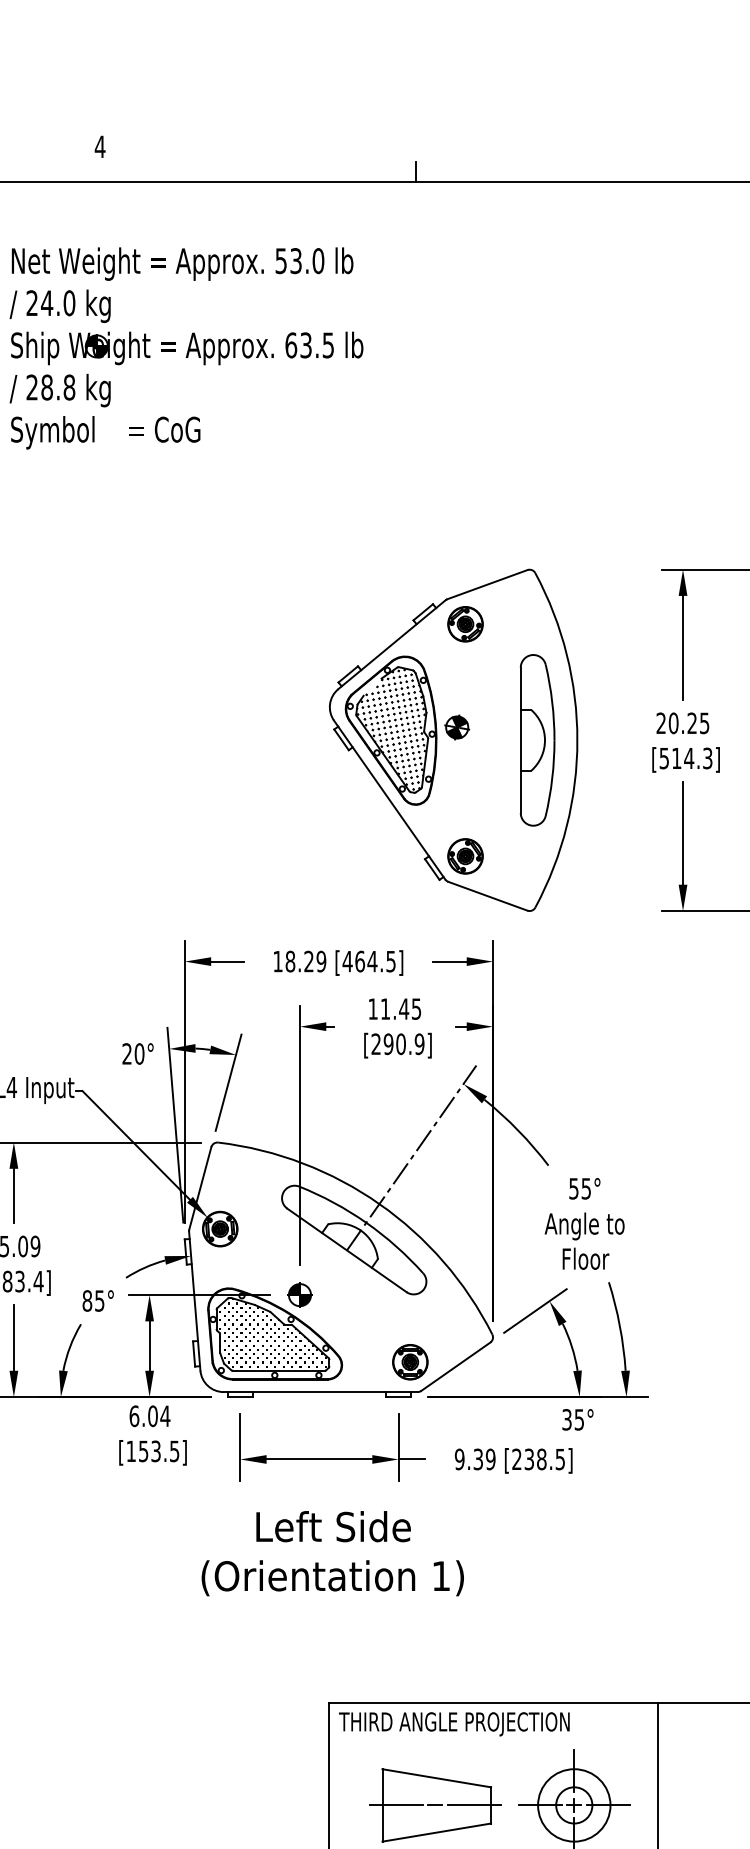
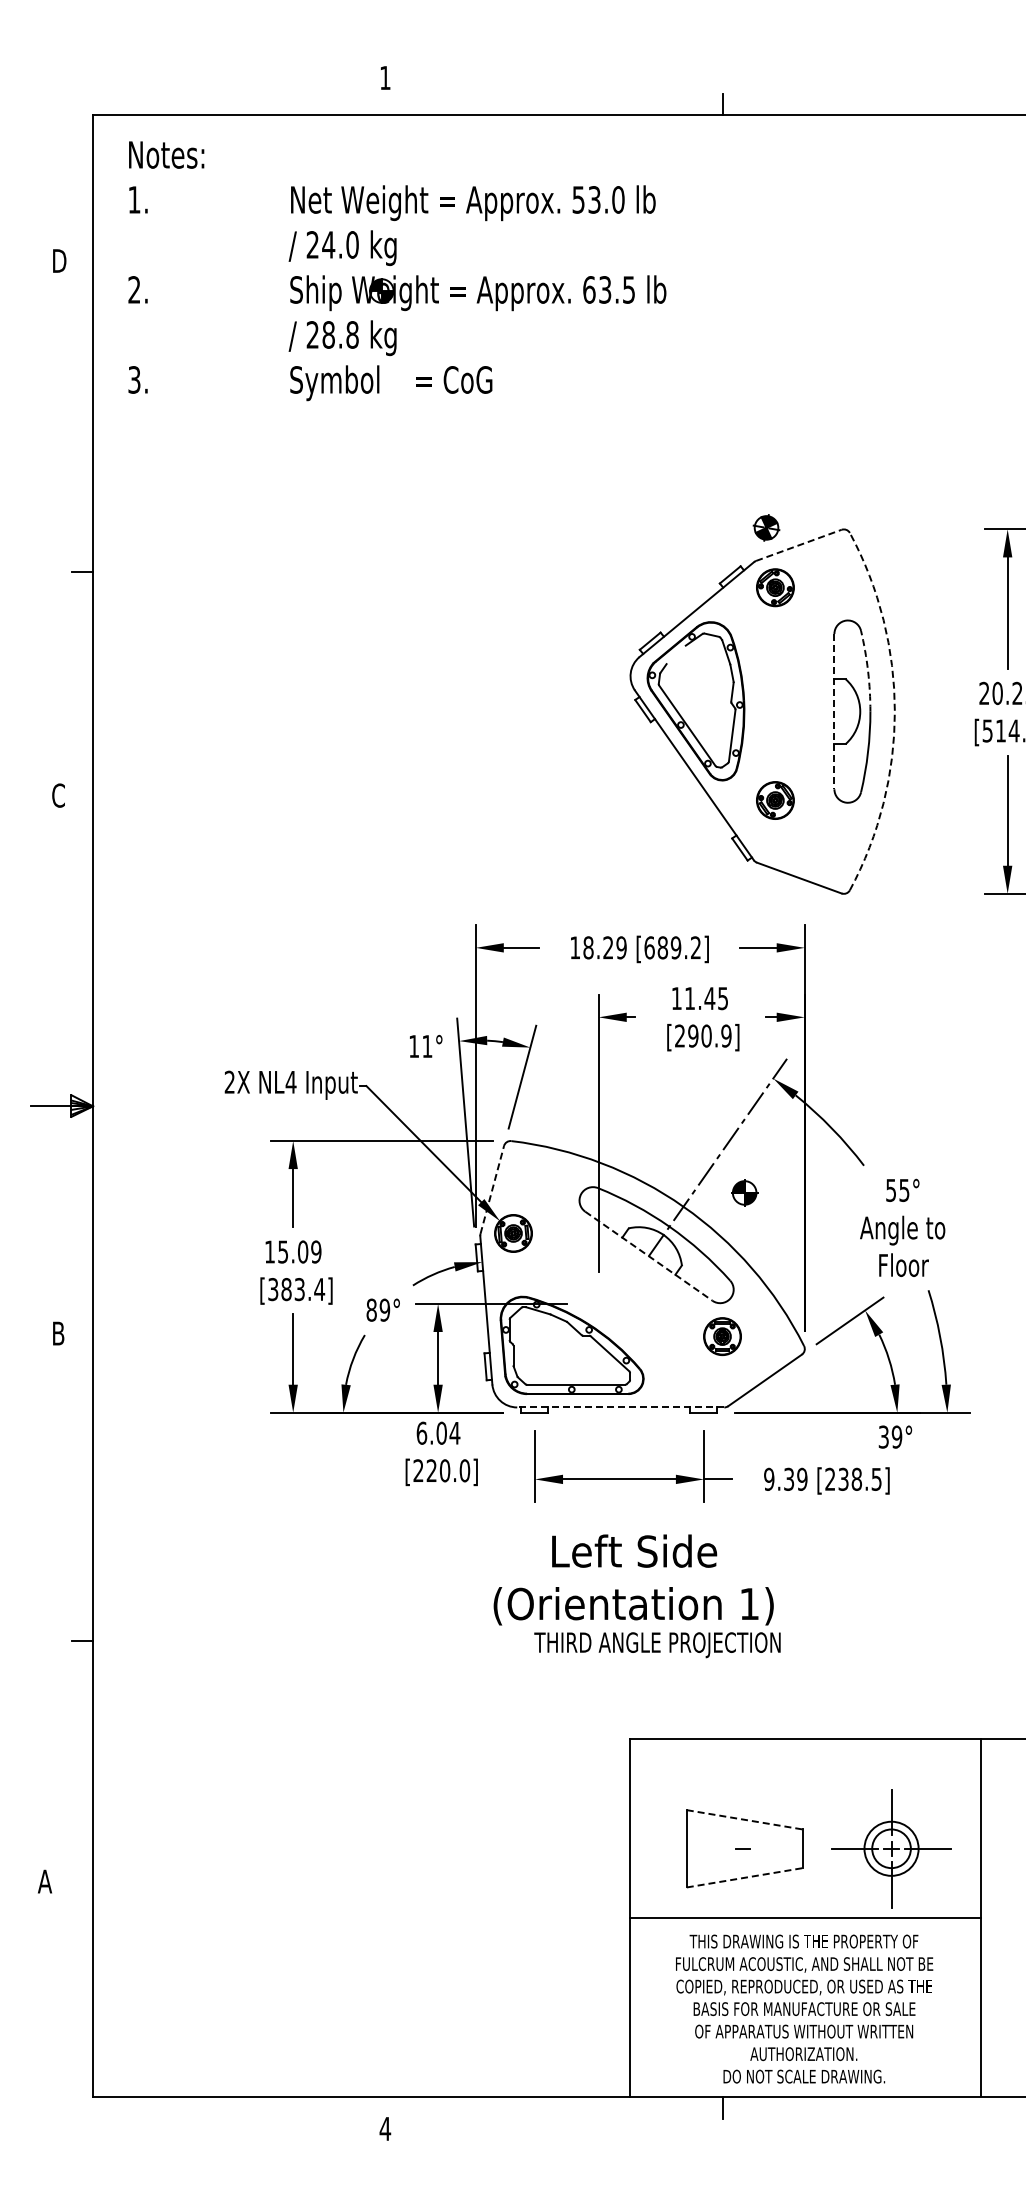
text: (100, 146) -> (385, 77), 4 -> 1
line: (488, 584) -> (799, 545), solid -> dashed
arc: (552, 702) -> (868, 671), solid -> dashed
part: (457, 727) -> (766, 527), moved
hatch: (392, 728) -> (697, 699), removed
line: (520, 740) -> (834, 711), solid -> dashed
arc: (577, 740) -> (894, 711), solid -> dashed
part: (465, 856) -> (775, 800), moved
text: (369, 961) -> (672, 947), [464.5] -> [689.2]
text: (133, 1053) -> (420, 1046), 20° -> 11°
line: (200, 1187) -> (492, 1189), solid -> dashed
line: (346, 1250) -> (648, 1256), solid -> dashed
part: (299, 1294) -> (744, 1192), moved
text: (99, 1300) -> (384, 1309), 85° -> 89°
hatch: (272, 1334) -> (569, 1345), removed
part: (410, 1362) -> (722, 1336), moved
line: (320, 1392) -> (620, 1407), solid -> dashed
text: (578, 1419) -> (896, 1436), 35° -> 39°
text: (152, 1451) -> (441, 1470), [153.5] -> [220.0]
text: (454, 1724) -> (657, 1645), moved
line: (436, 1777) -> (744, 1819), solid -> dashed
line: (396, 1805) -> (701, 1848), removed
line: (474, 1805) -> (784, 1848), removed
circle: (574, 1805) -> (891, 1848), size x0.7
line: (436, 1832) -> (744, 1877), solid -> dashed

